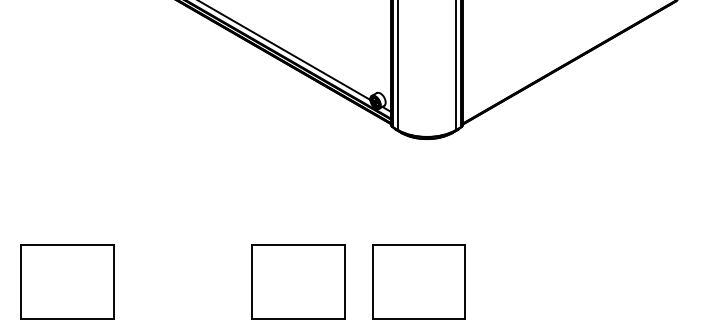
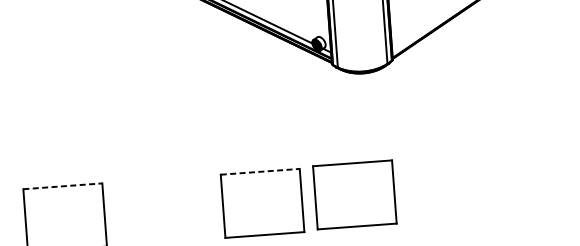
line: (67, 244) -> (63, 185), solid -> dashed
line: (299, 244) -> (261, 171), solid -> dashed
part: (418, 281) -> (354, 194), moved

